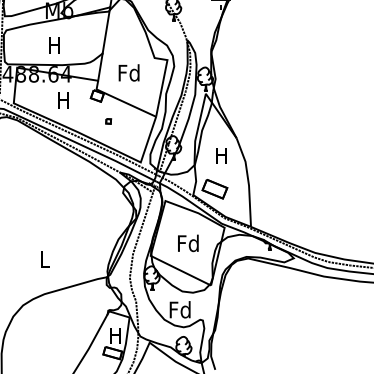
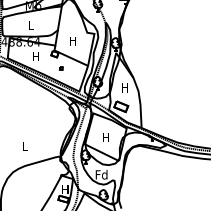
text: (54, 45) -> (30, 25), H -> L
text: (128, 71) -> (72, 40), Fd -> H
text: (188, 243) -> (106, 137), Fd -> H

